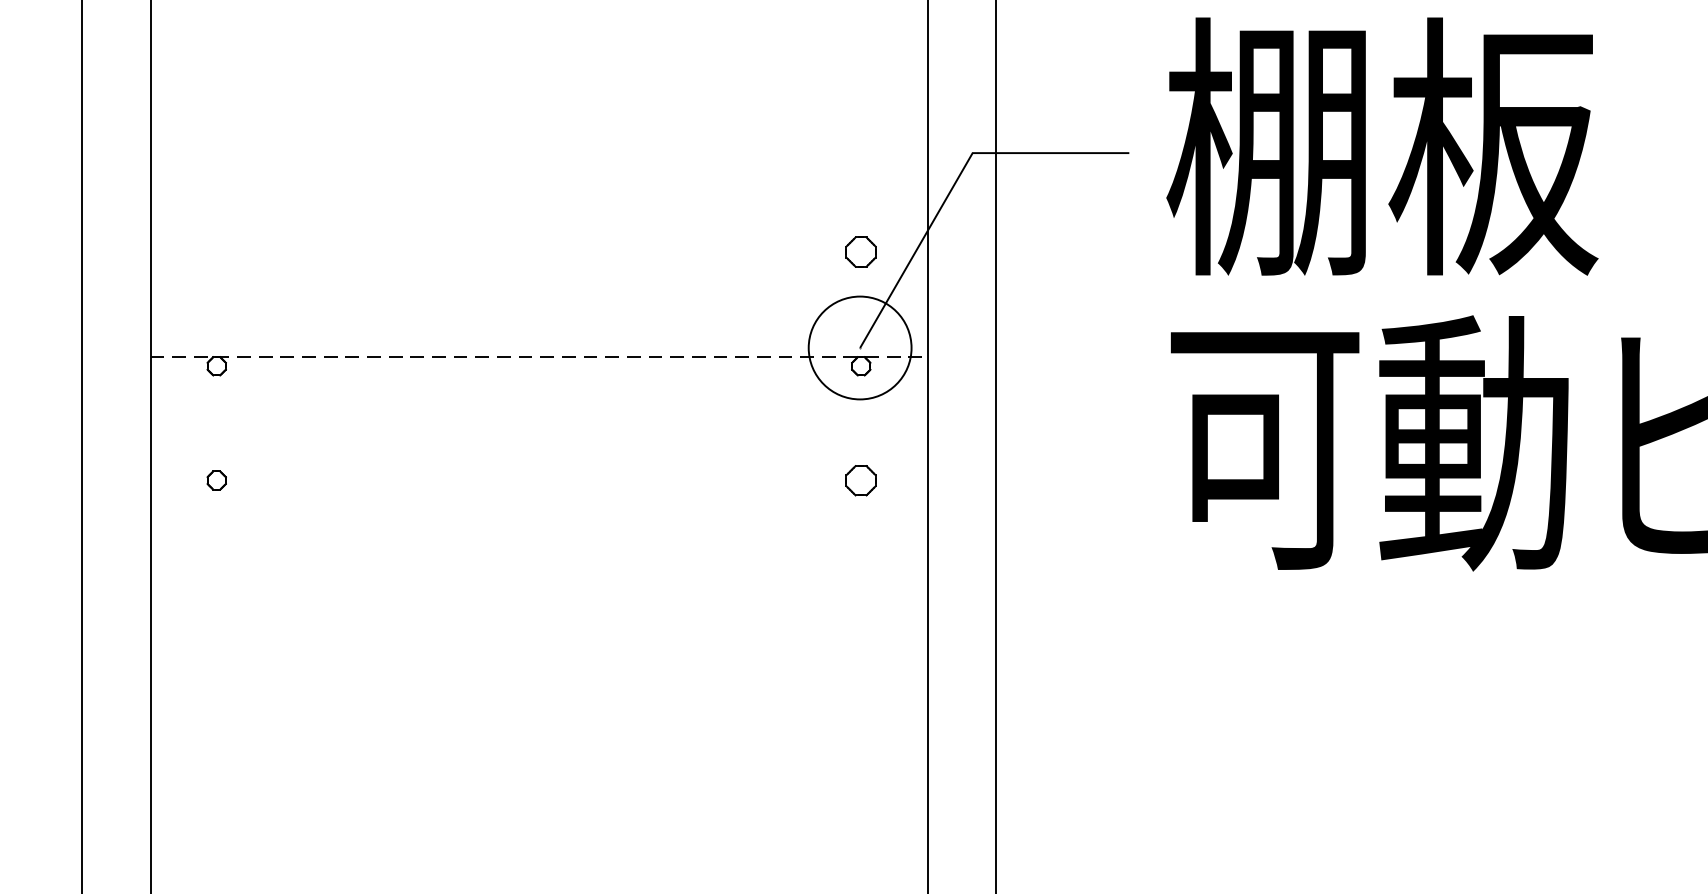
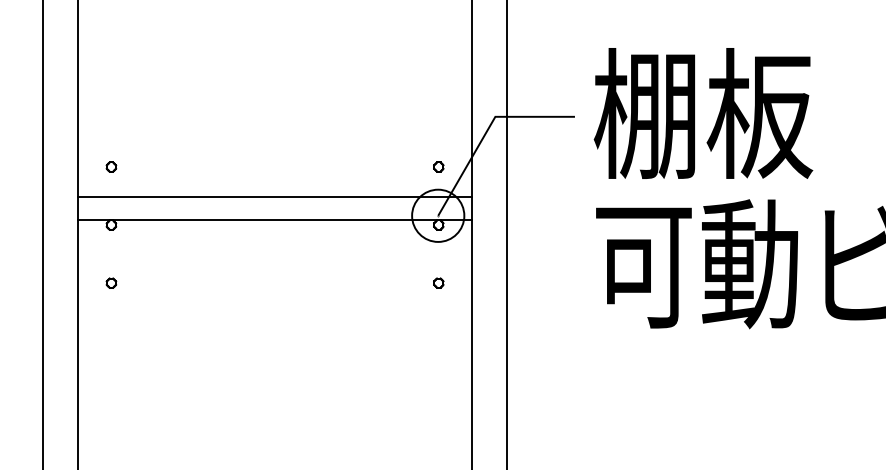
part: (216, 250) -> (111, 166), added
part: (860, 250) -> (438, 166), size x0.62
line: (537, 311) -> (274, 197), added
line: (539, 357) -> (275, 220), dashed -> solid
part: (860, 479) -> (438, 282), size x0.62

